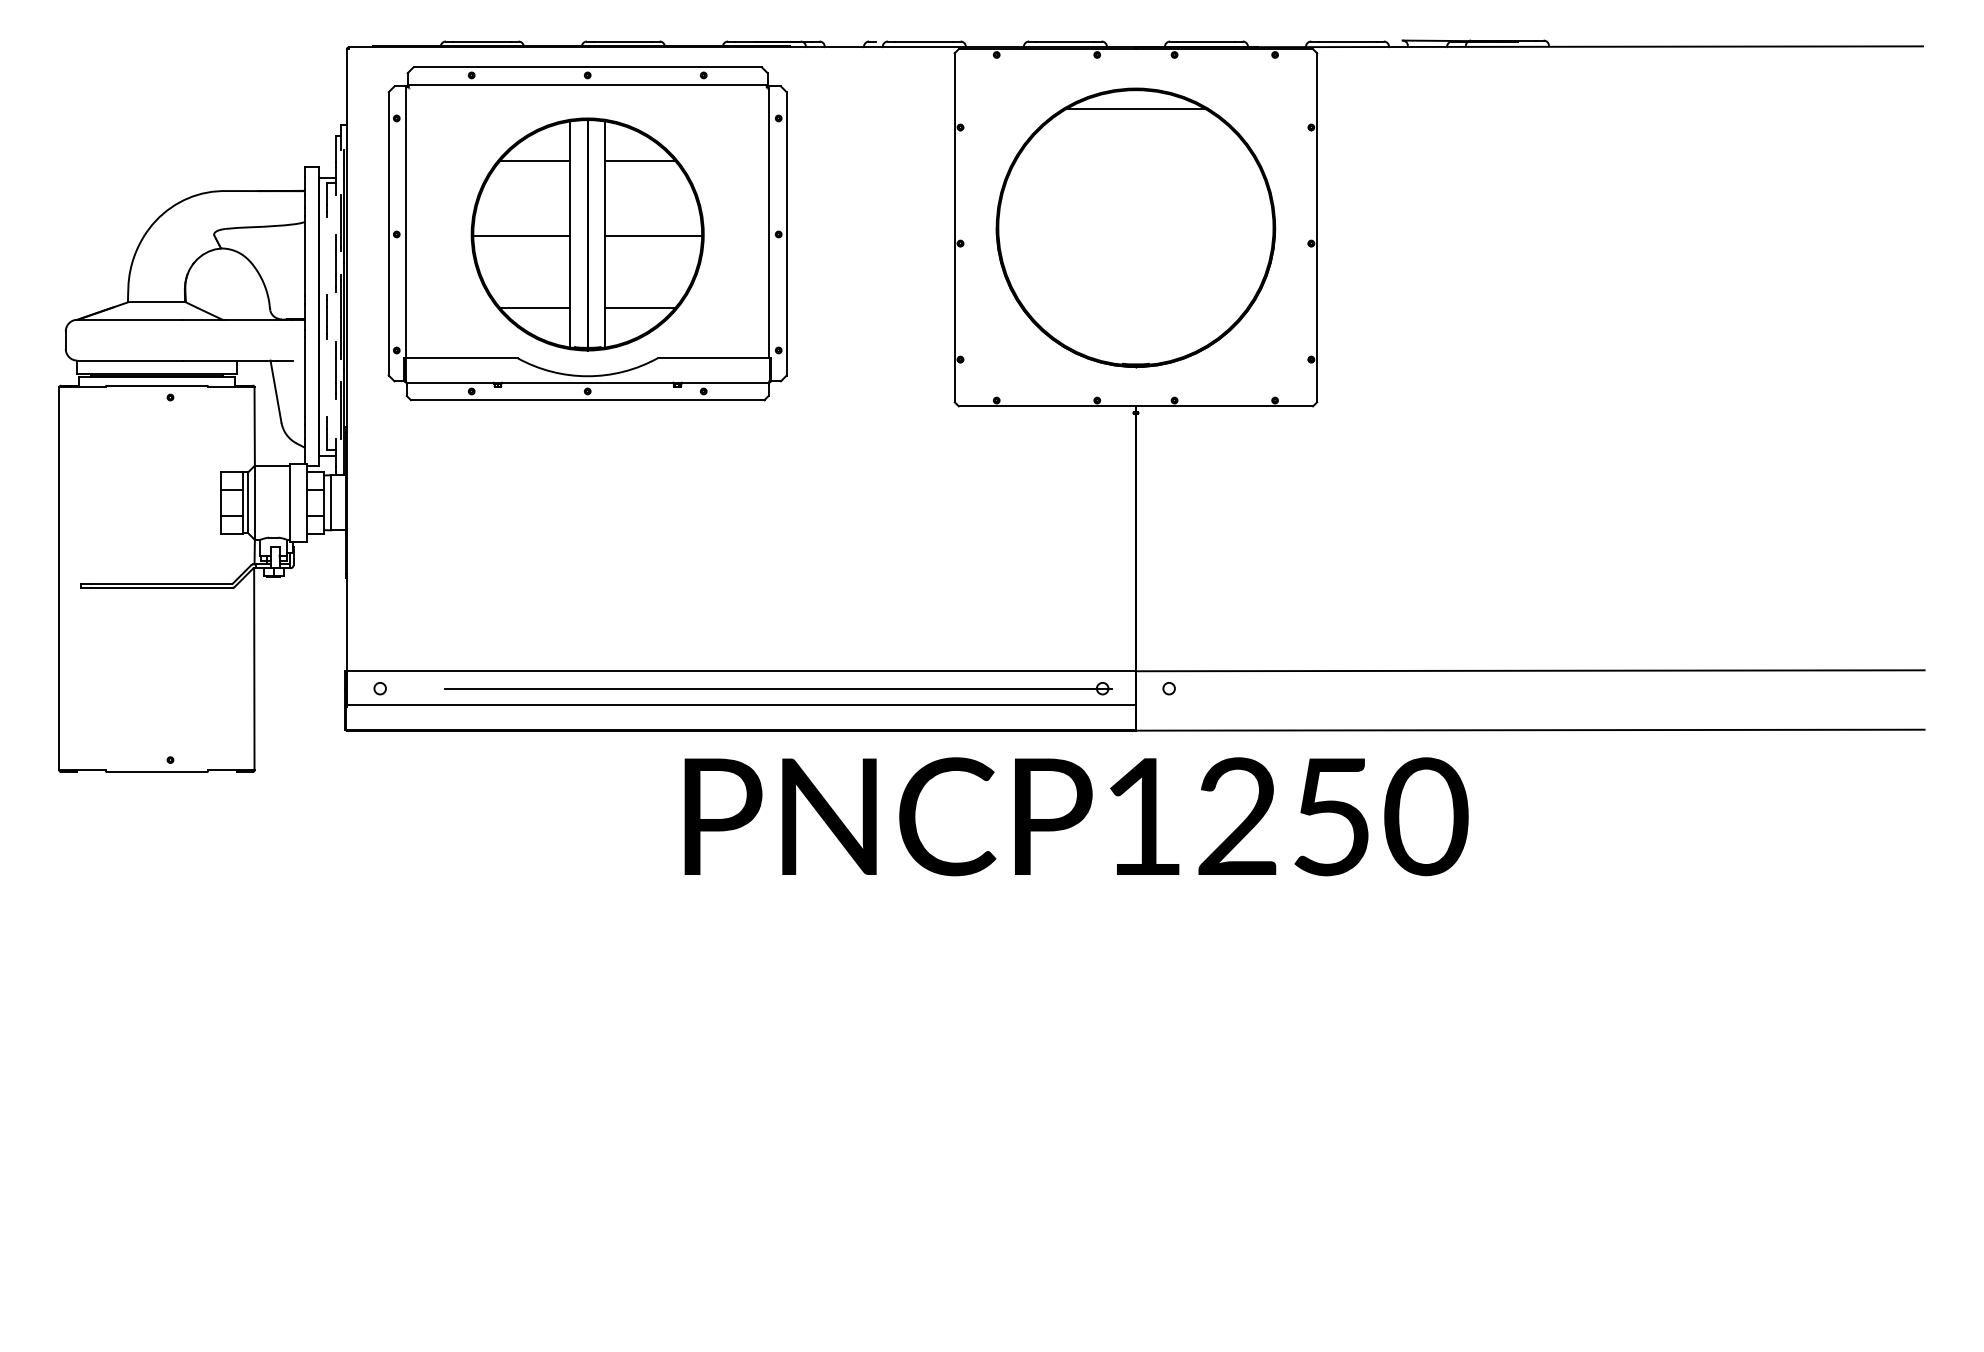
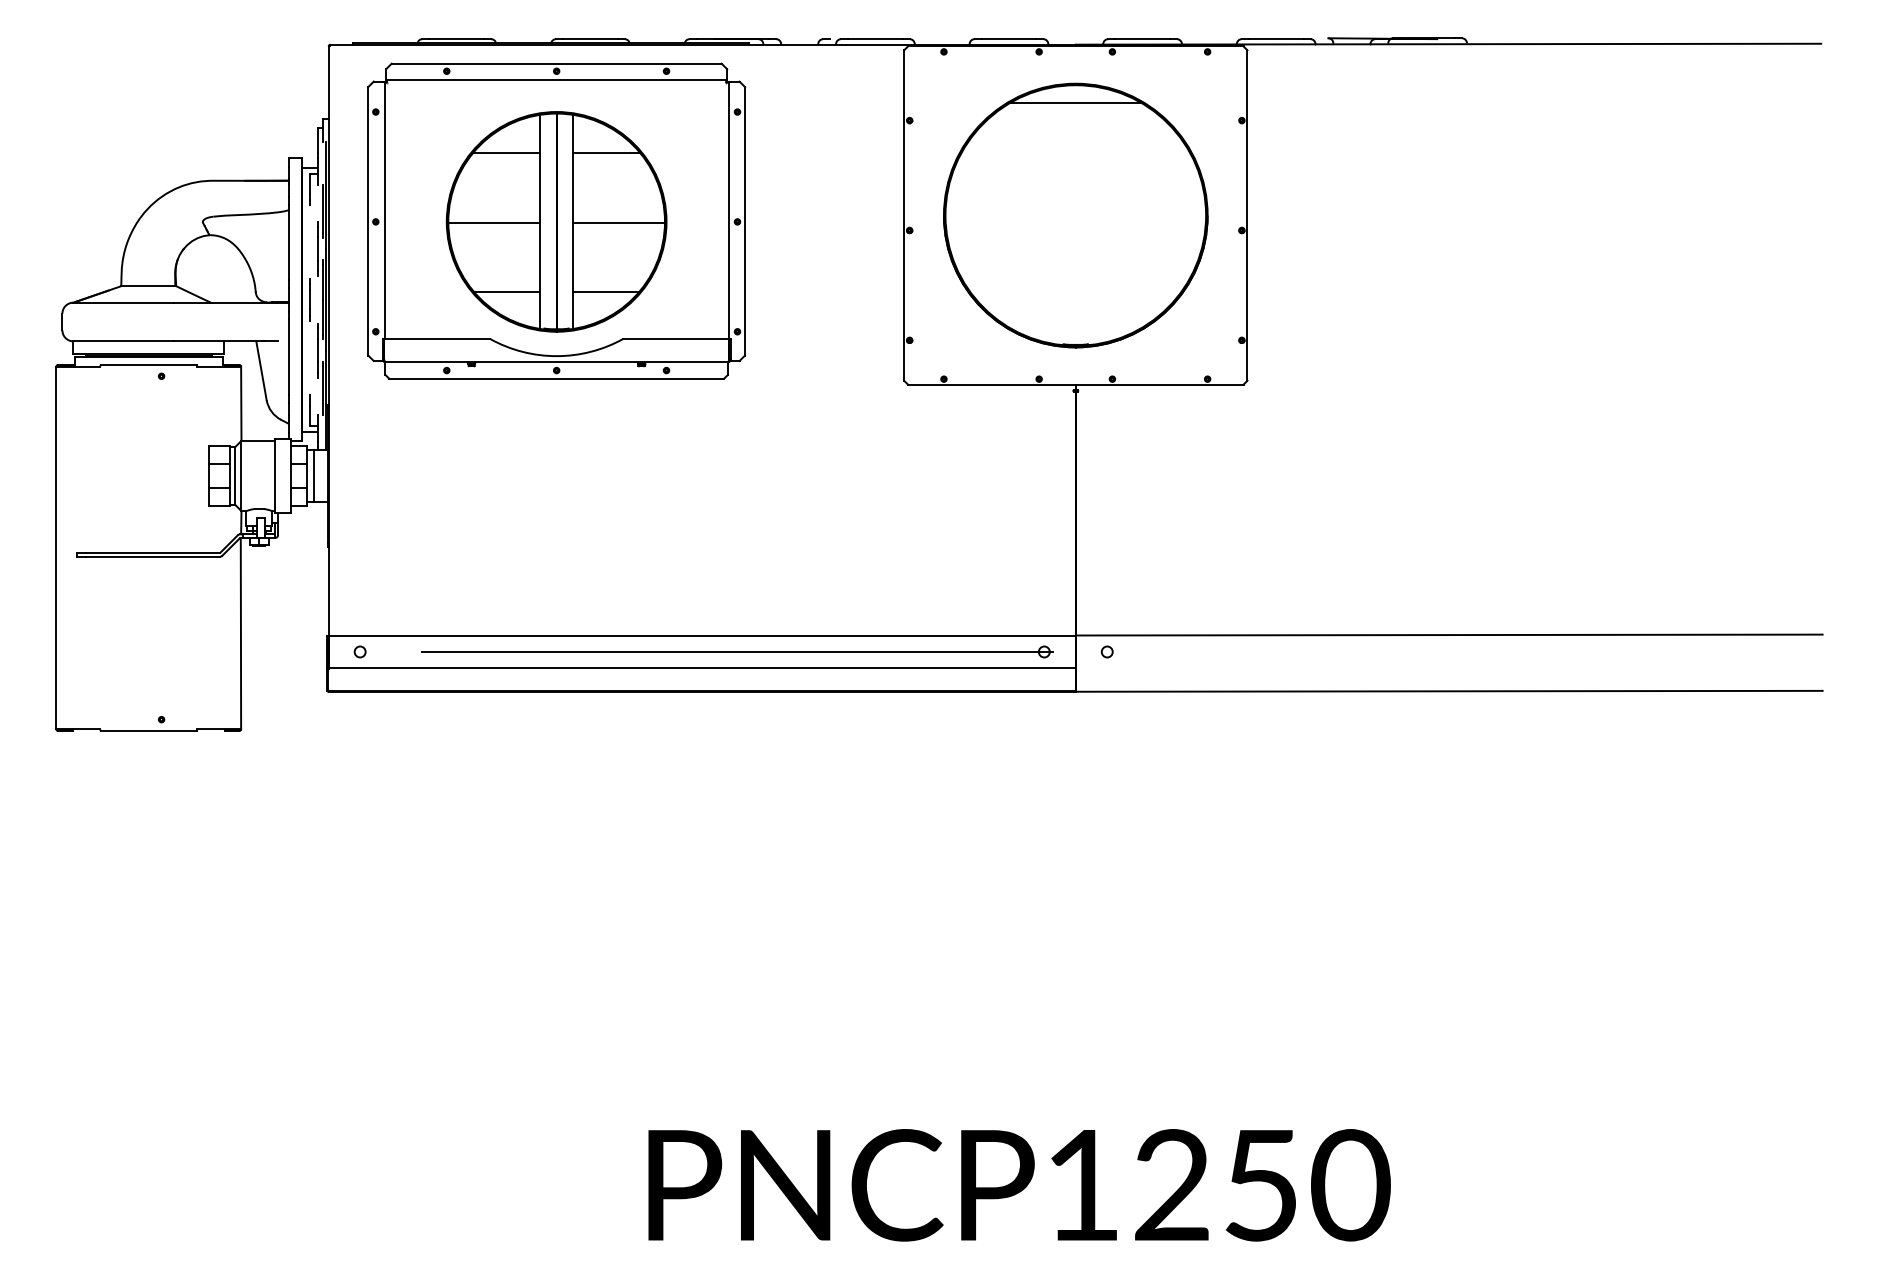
text: (1076, 816) -> (1019, 1185), moved

